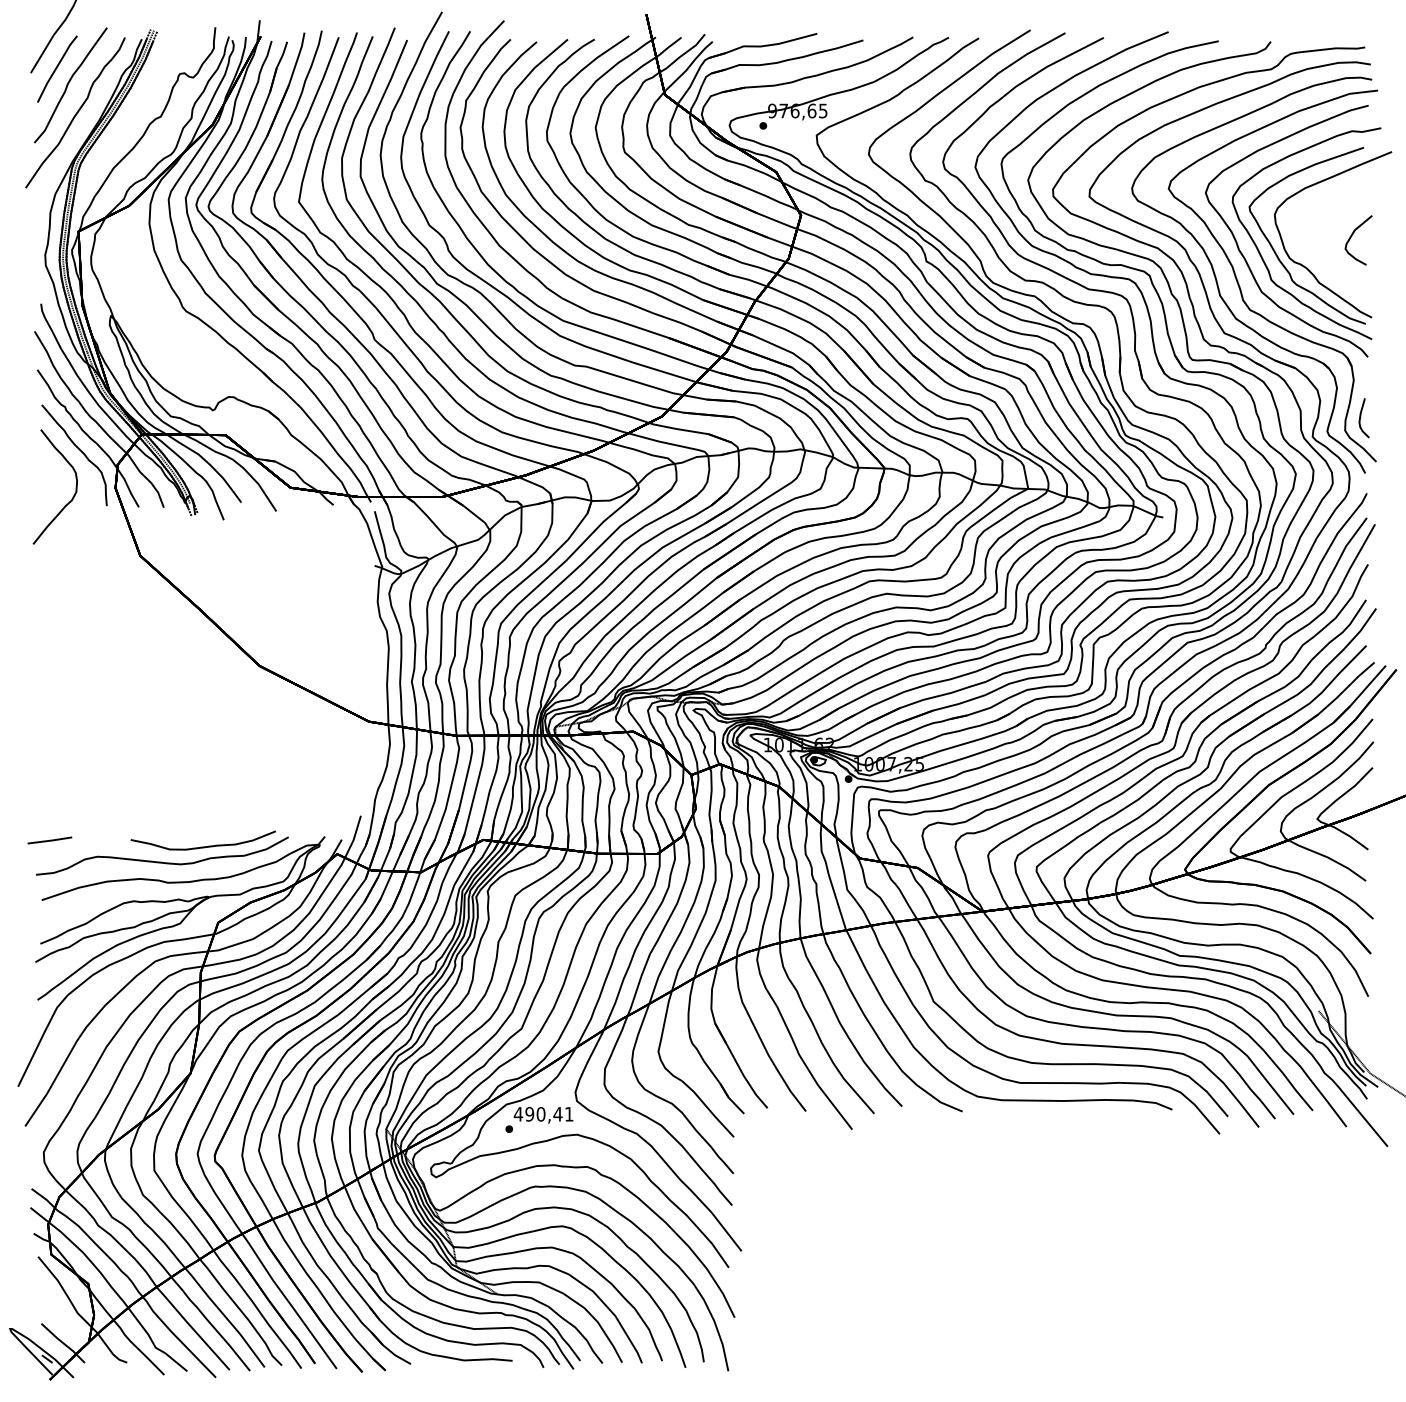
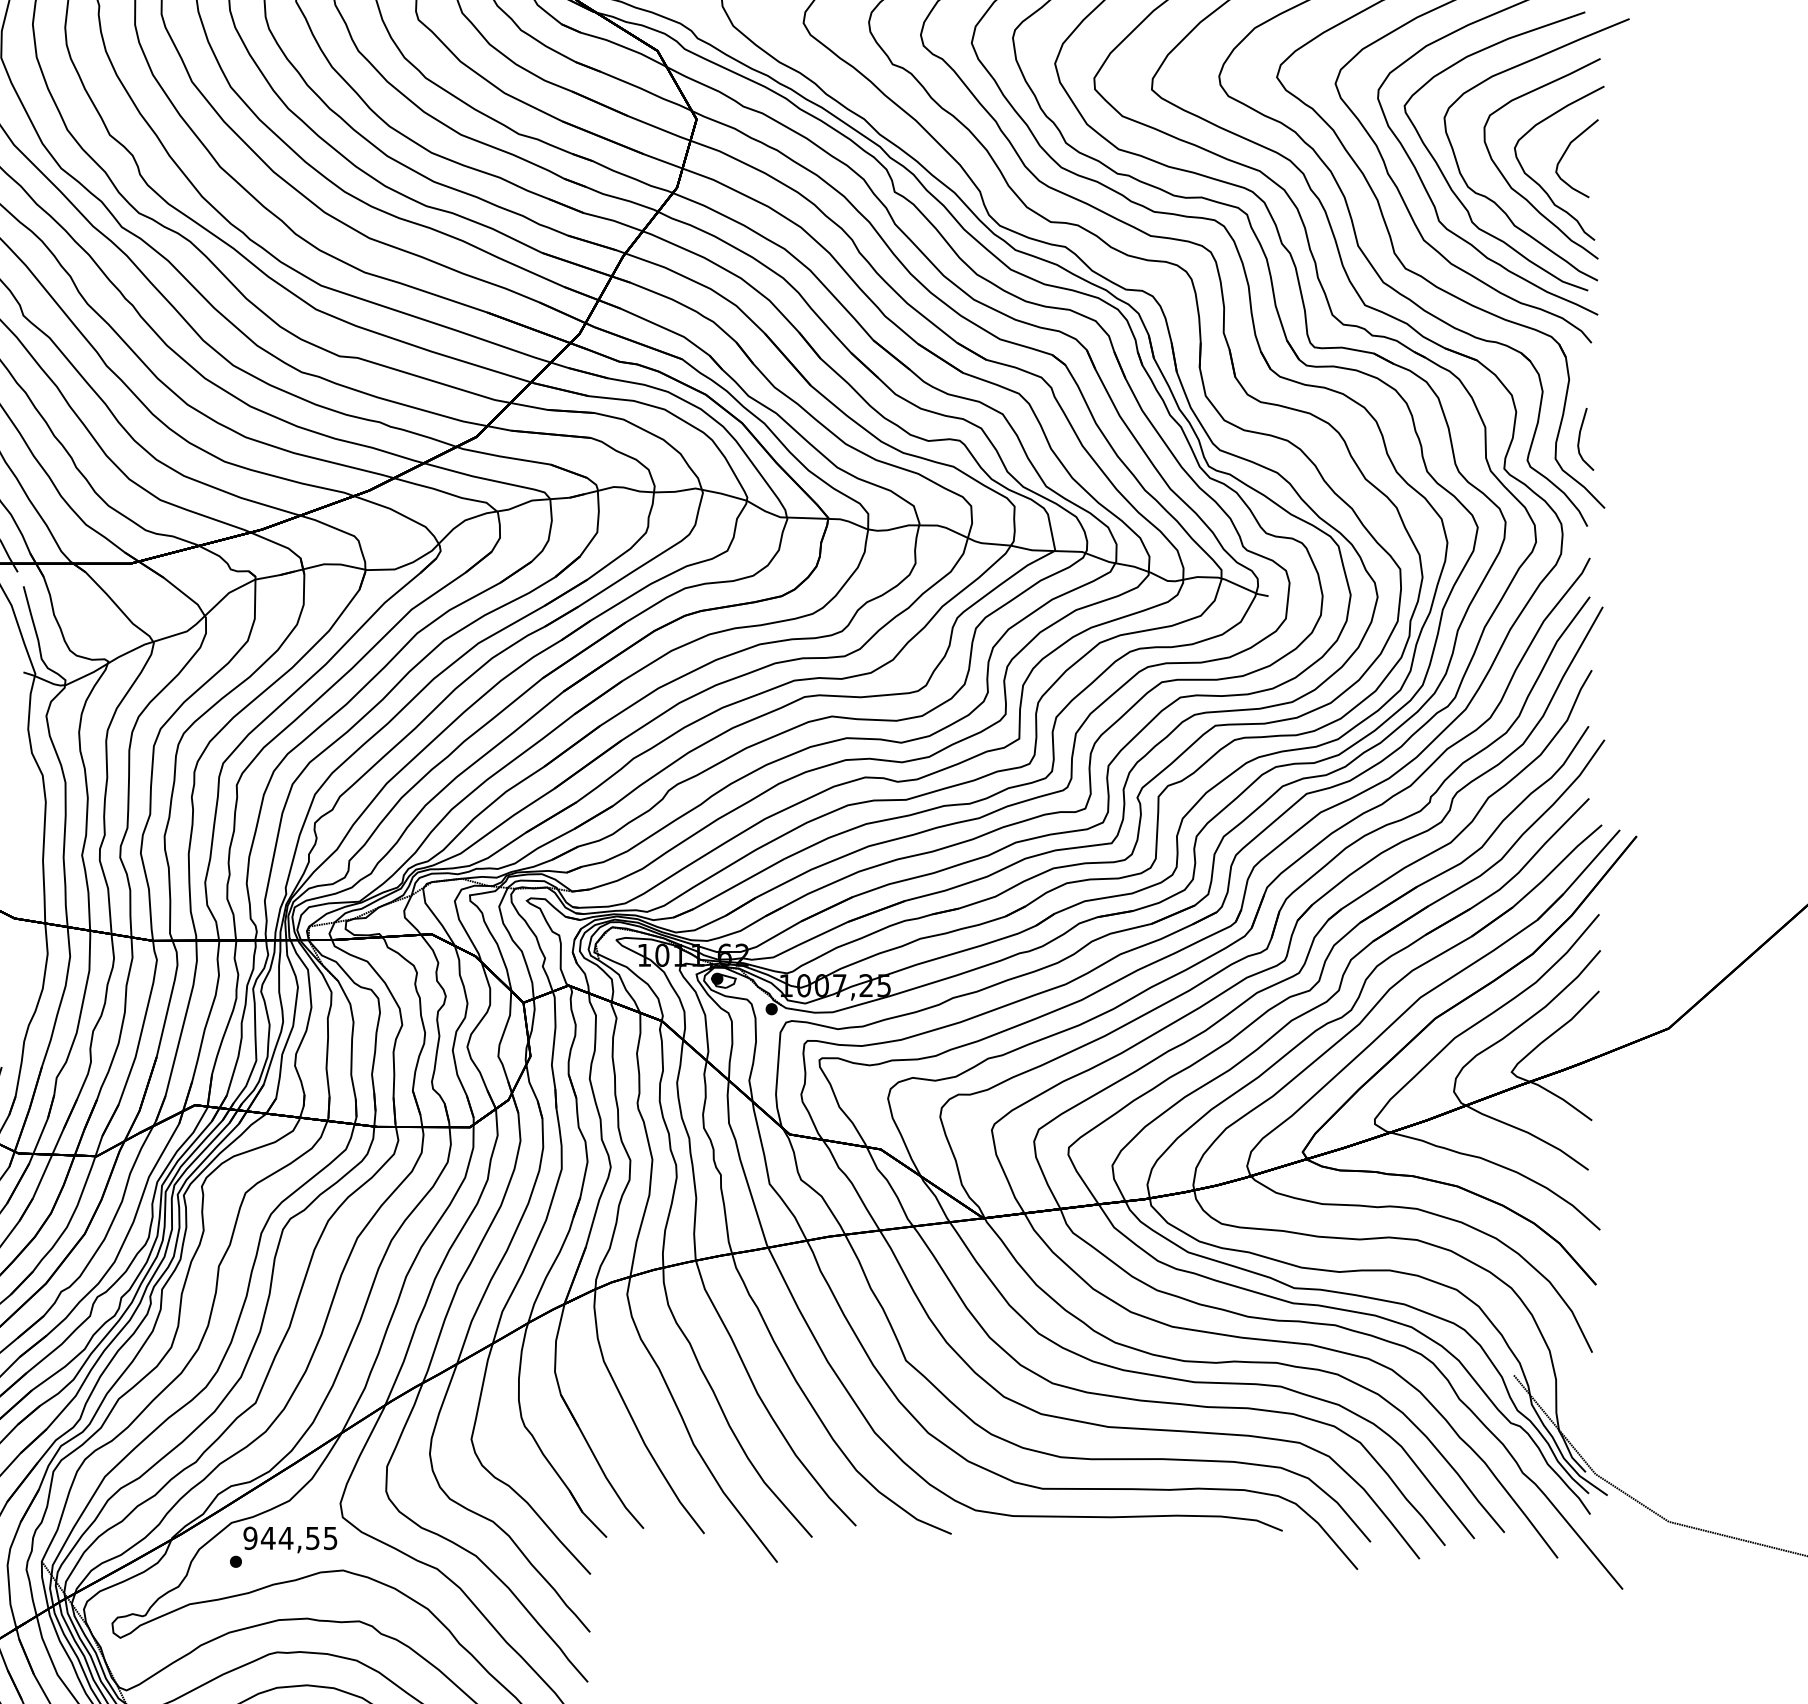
part: (1325, 246) -> (1524, 168), added
text: (543, 1114) -> (289, 1538), 490,41 -> 944,55

